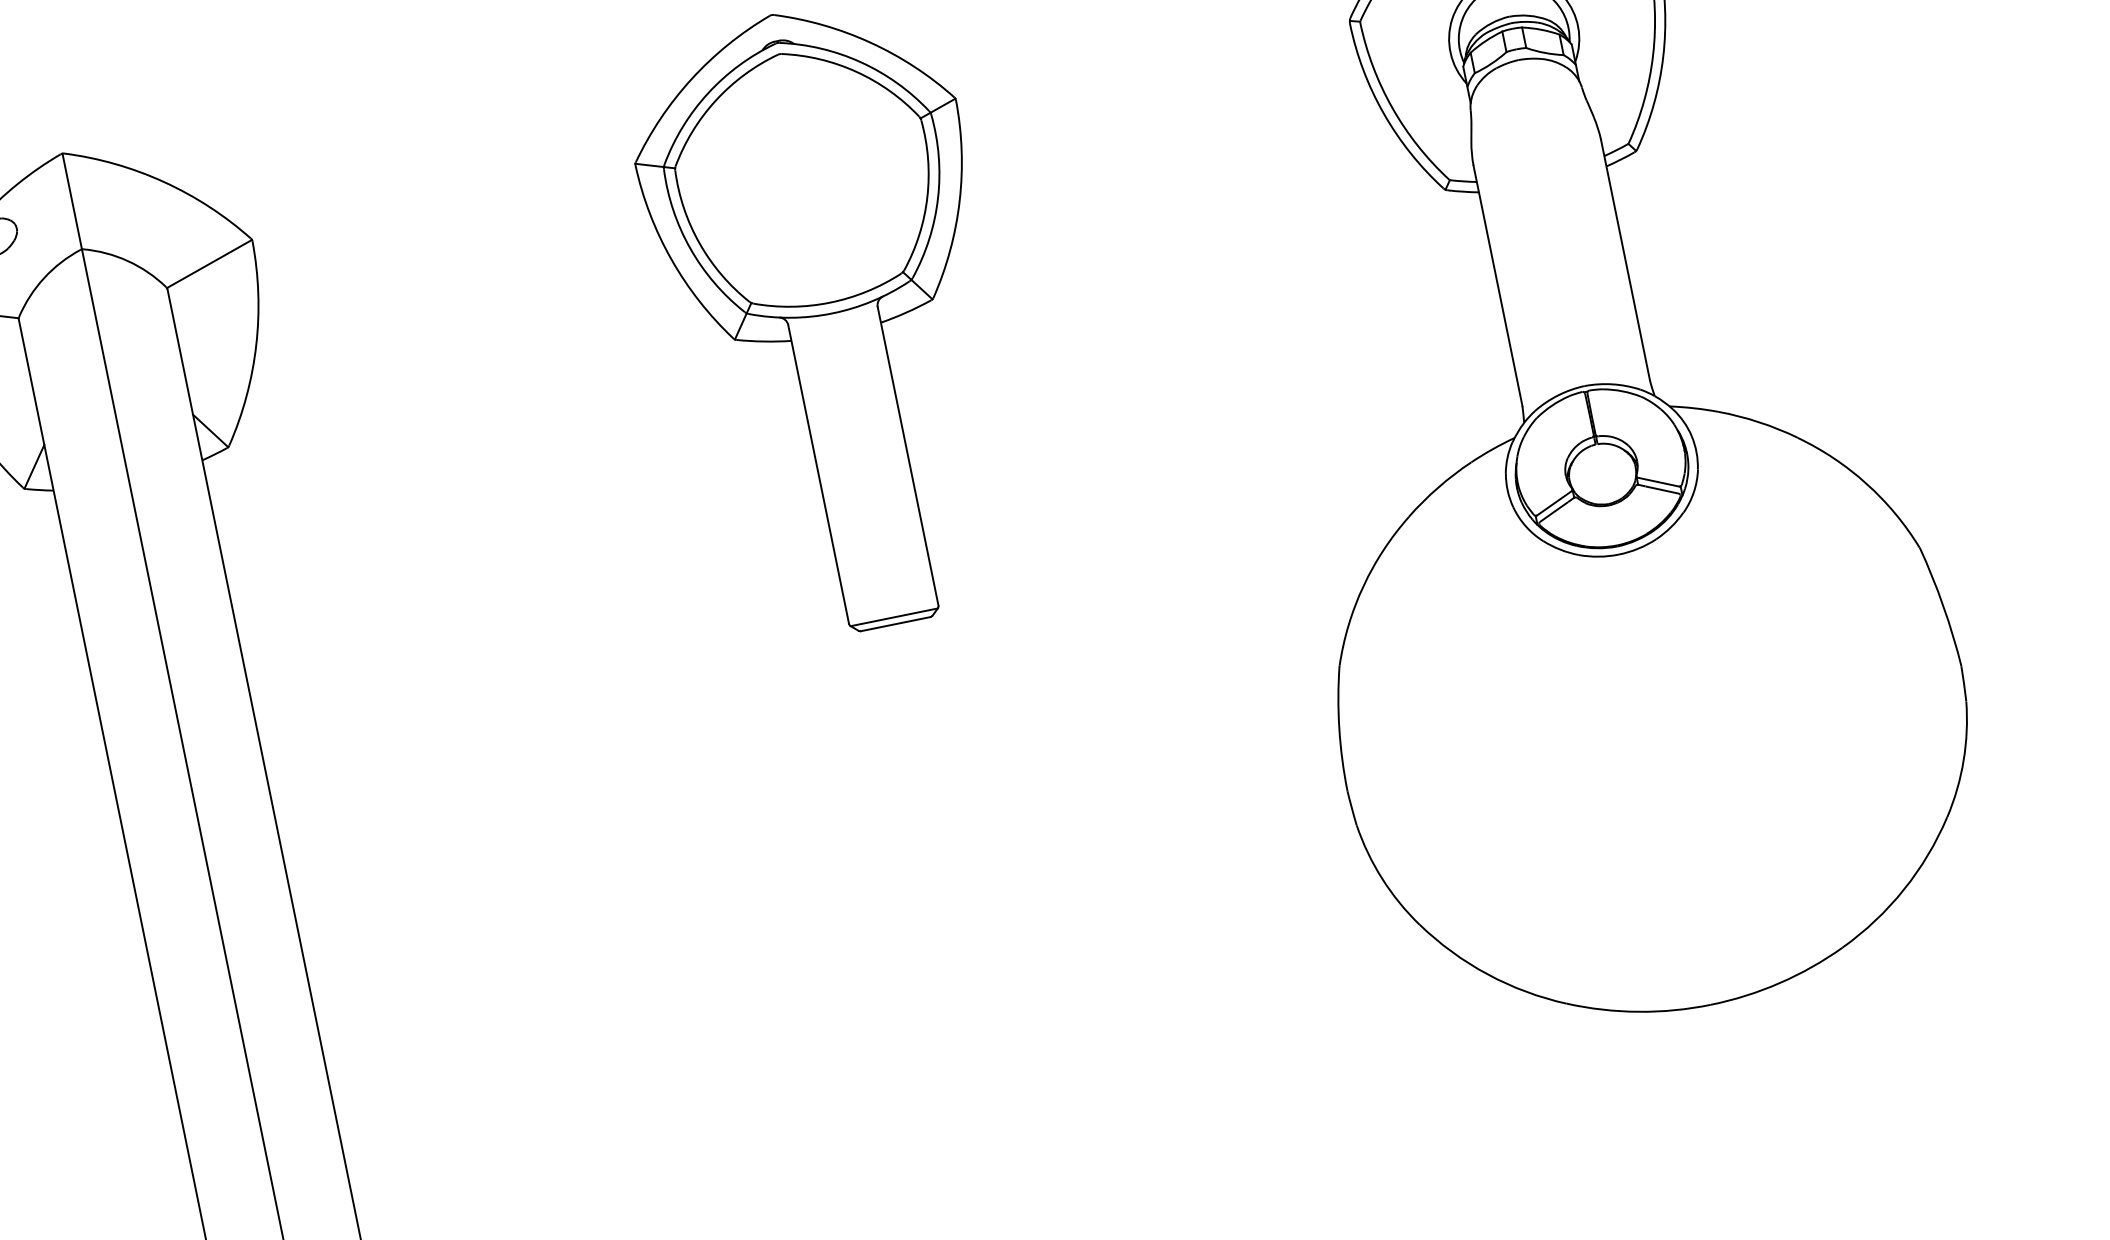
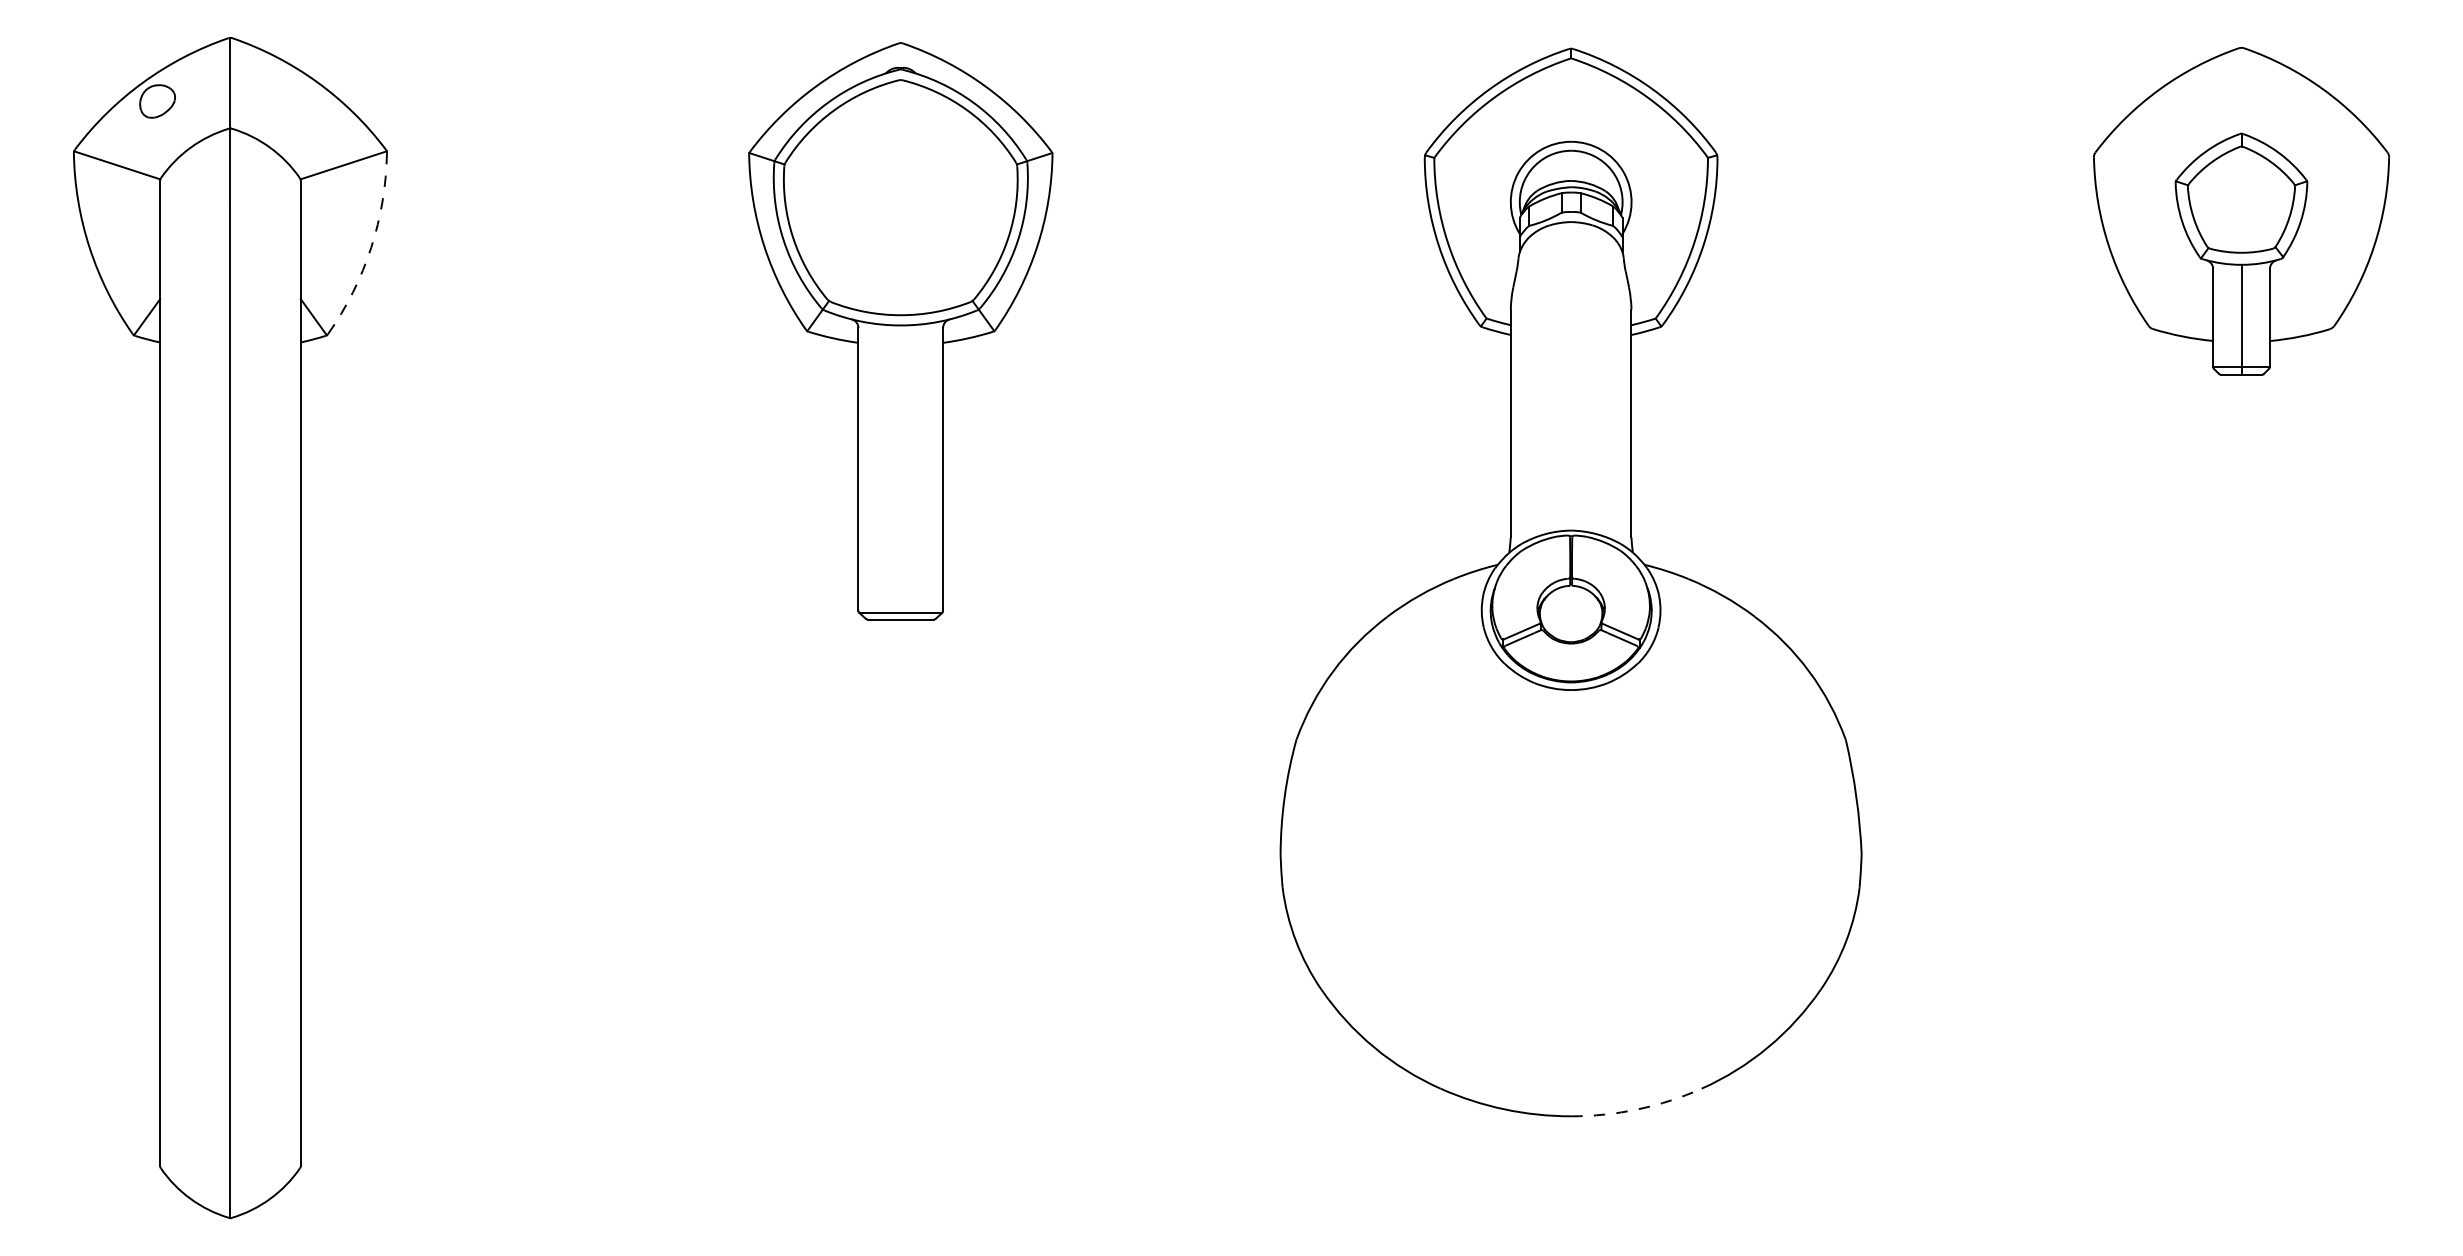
arc: (256, 344) -> (371, 247), solid -> dashed
arc: (1779, 983) -> (1637, 1109), solid -> dashed

